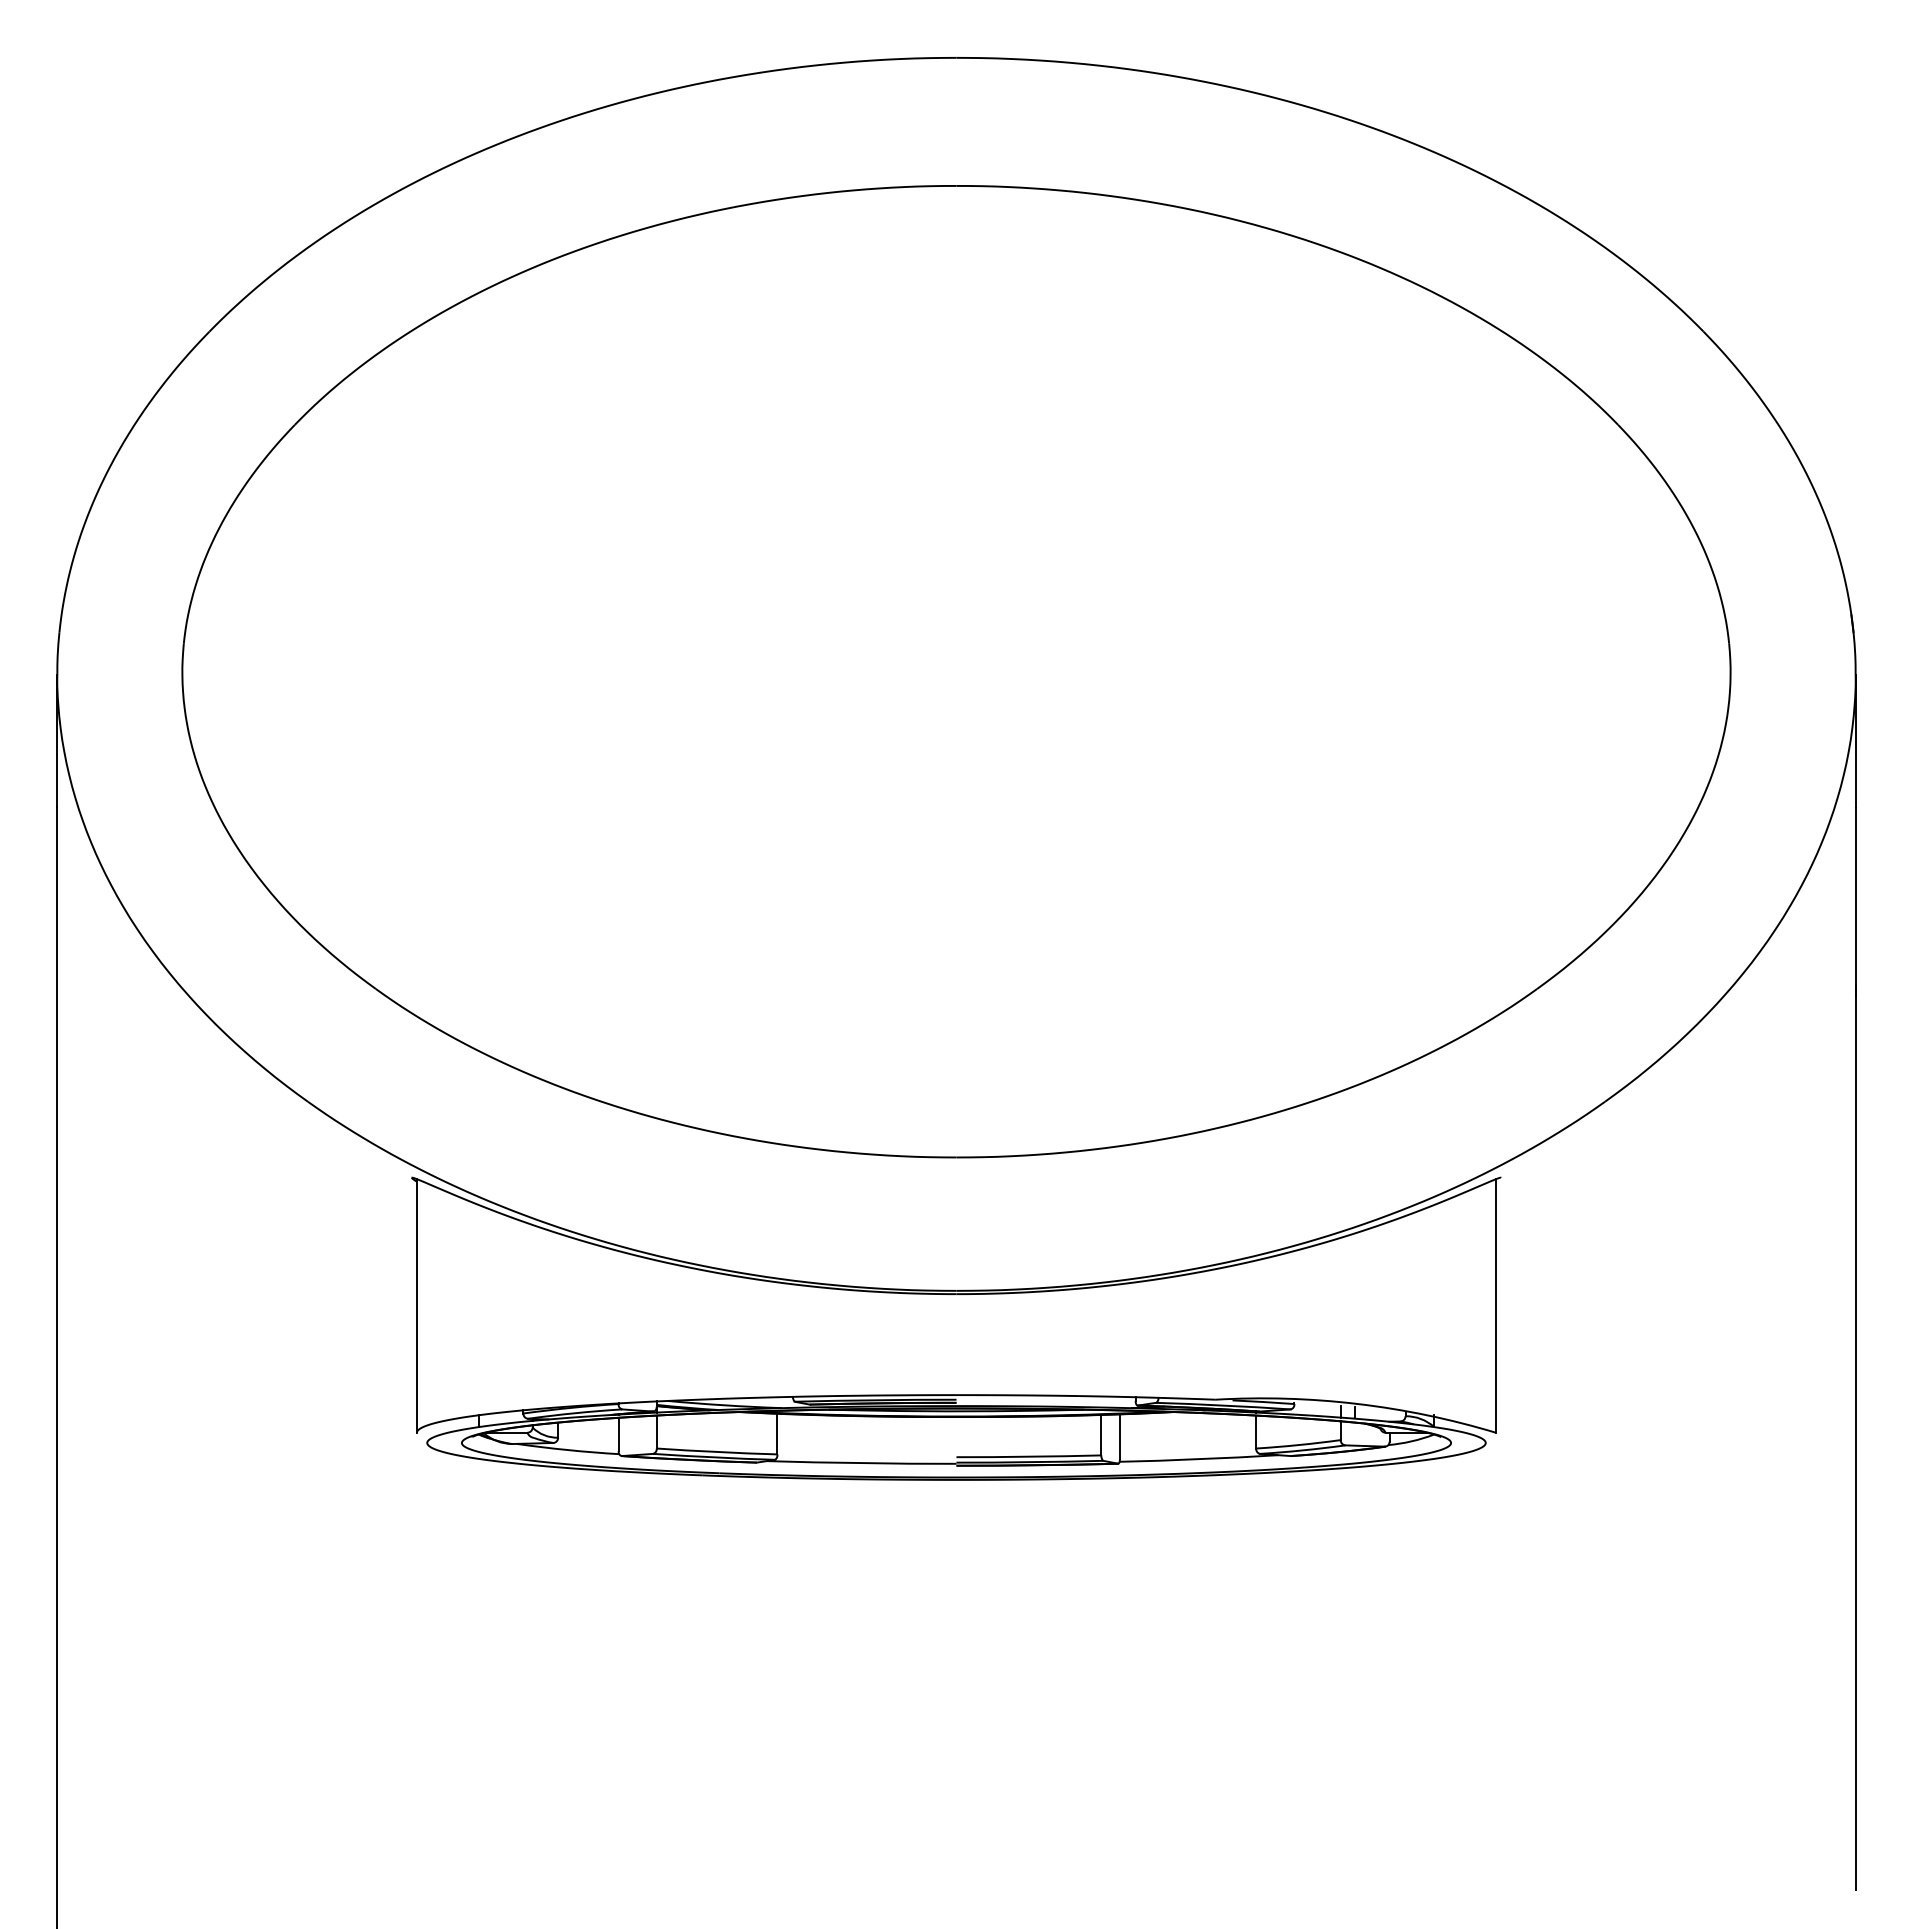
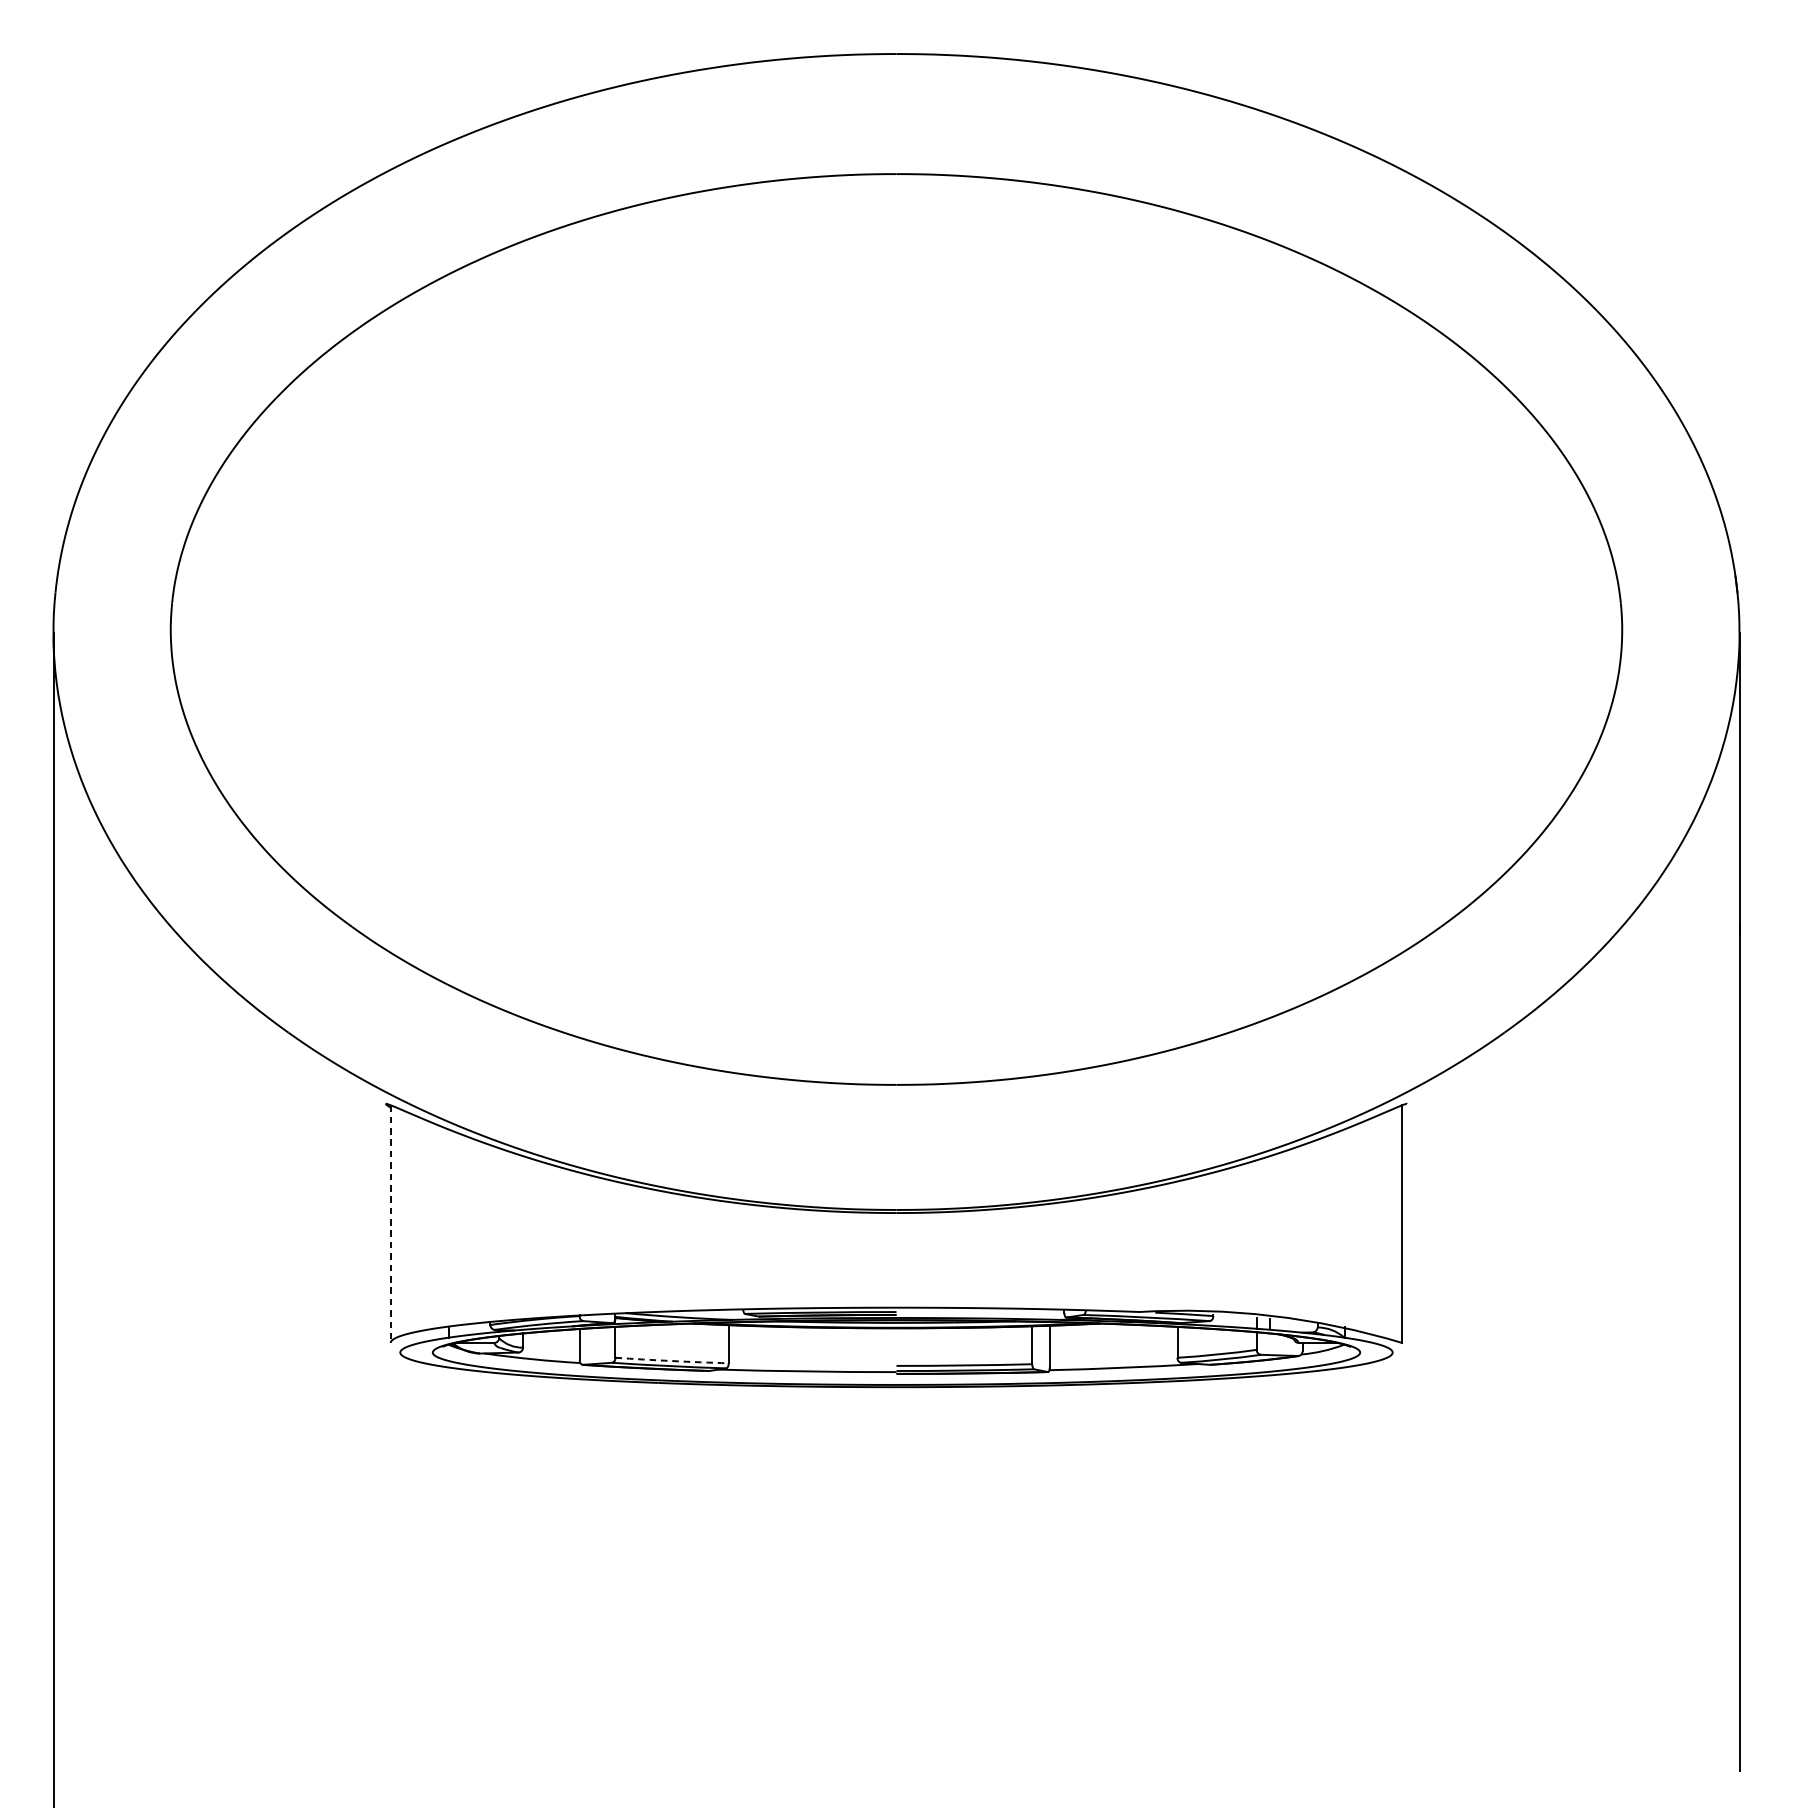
line: (416, 1305) -> (390, 1223), solid -> dashed
arc: (717, 1452) -> (672, 1361), solid -> dashed

